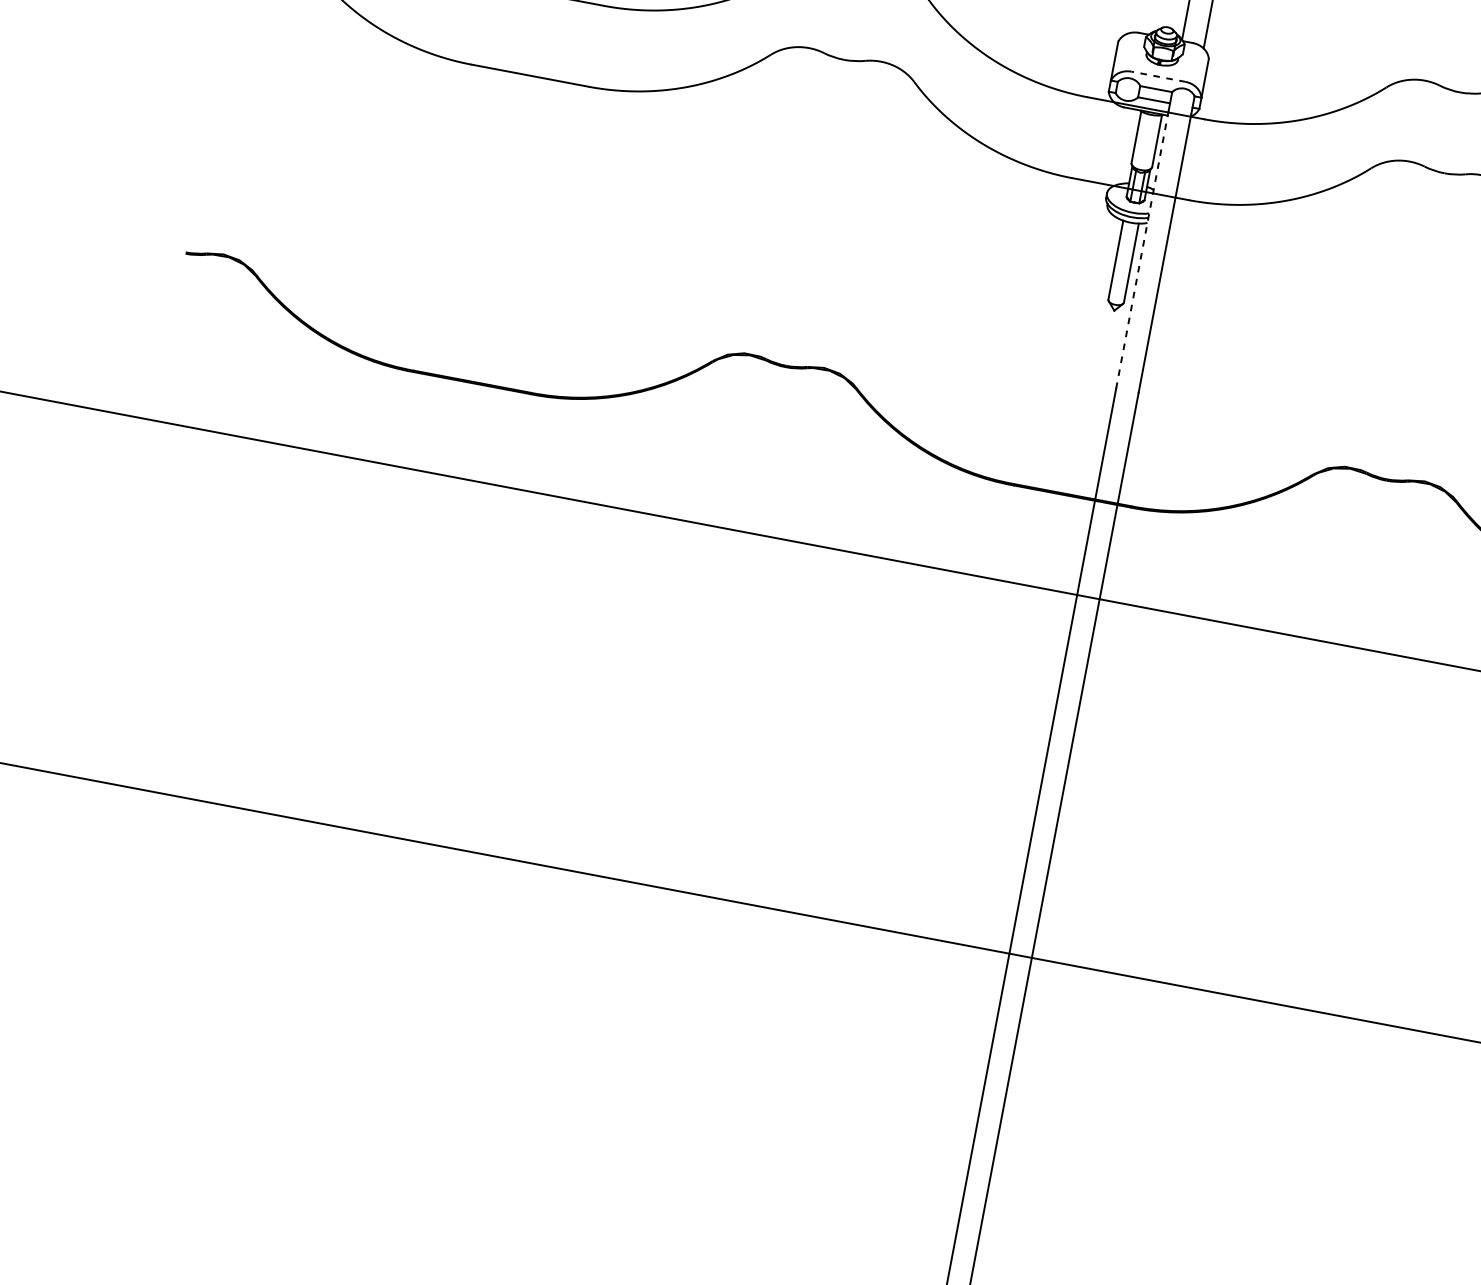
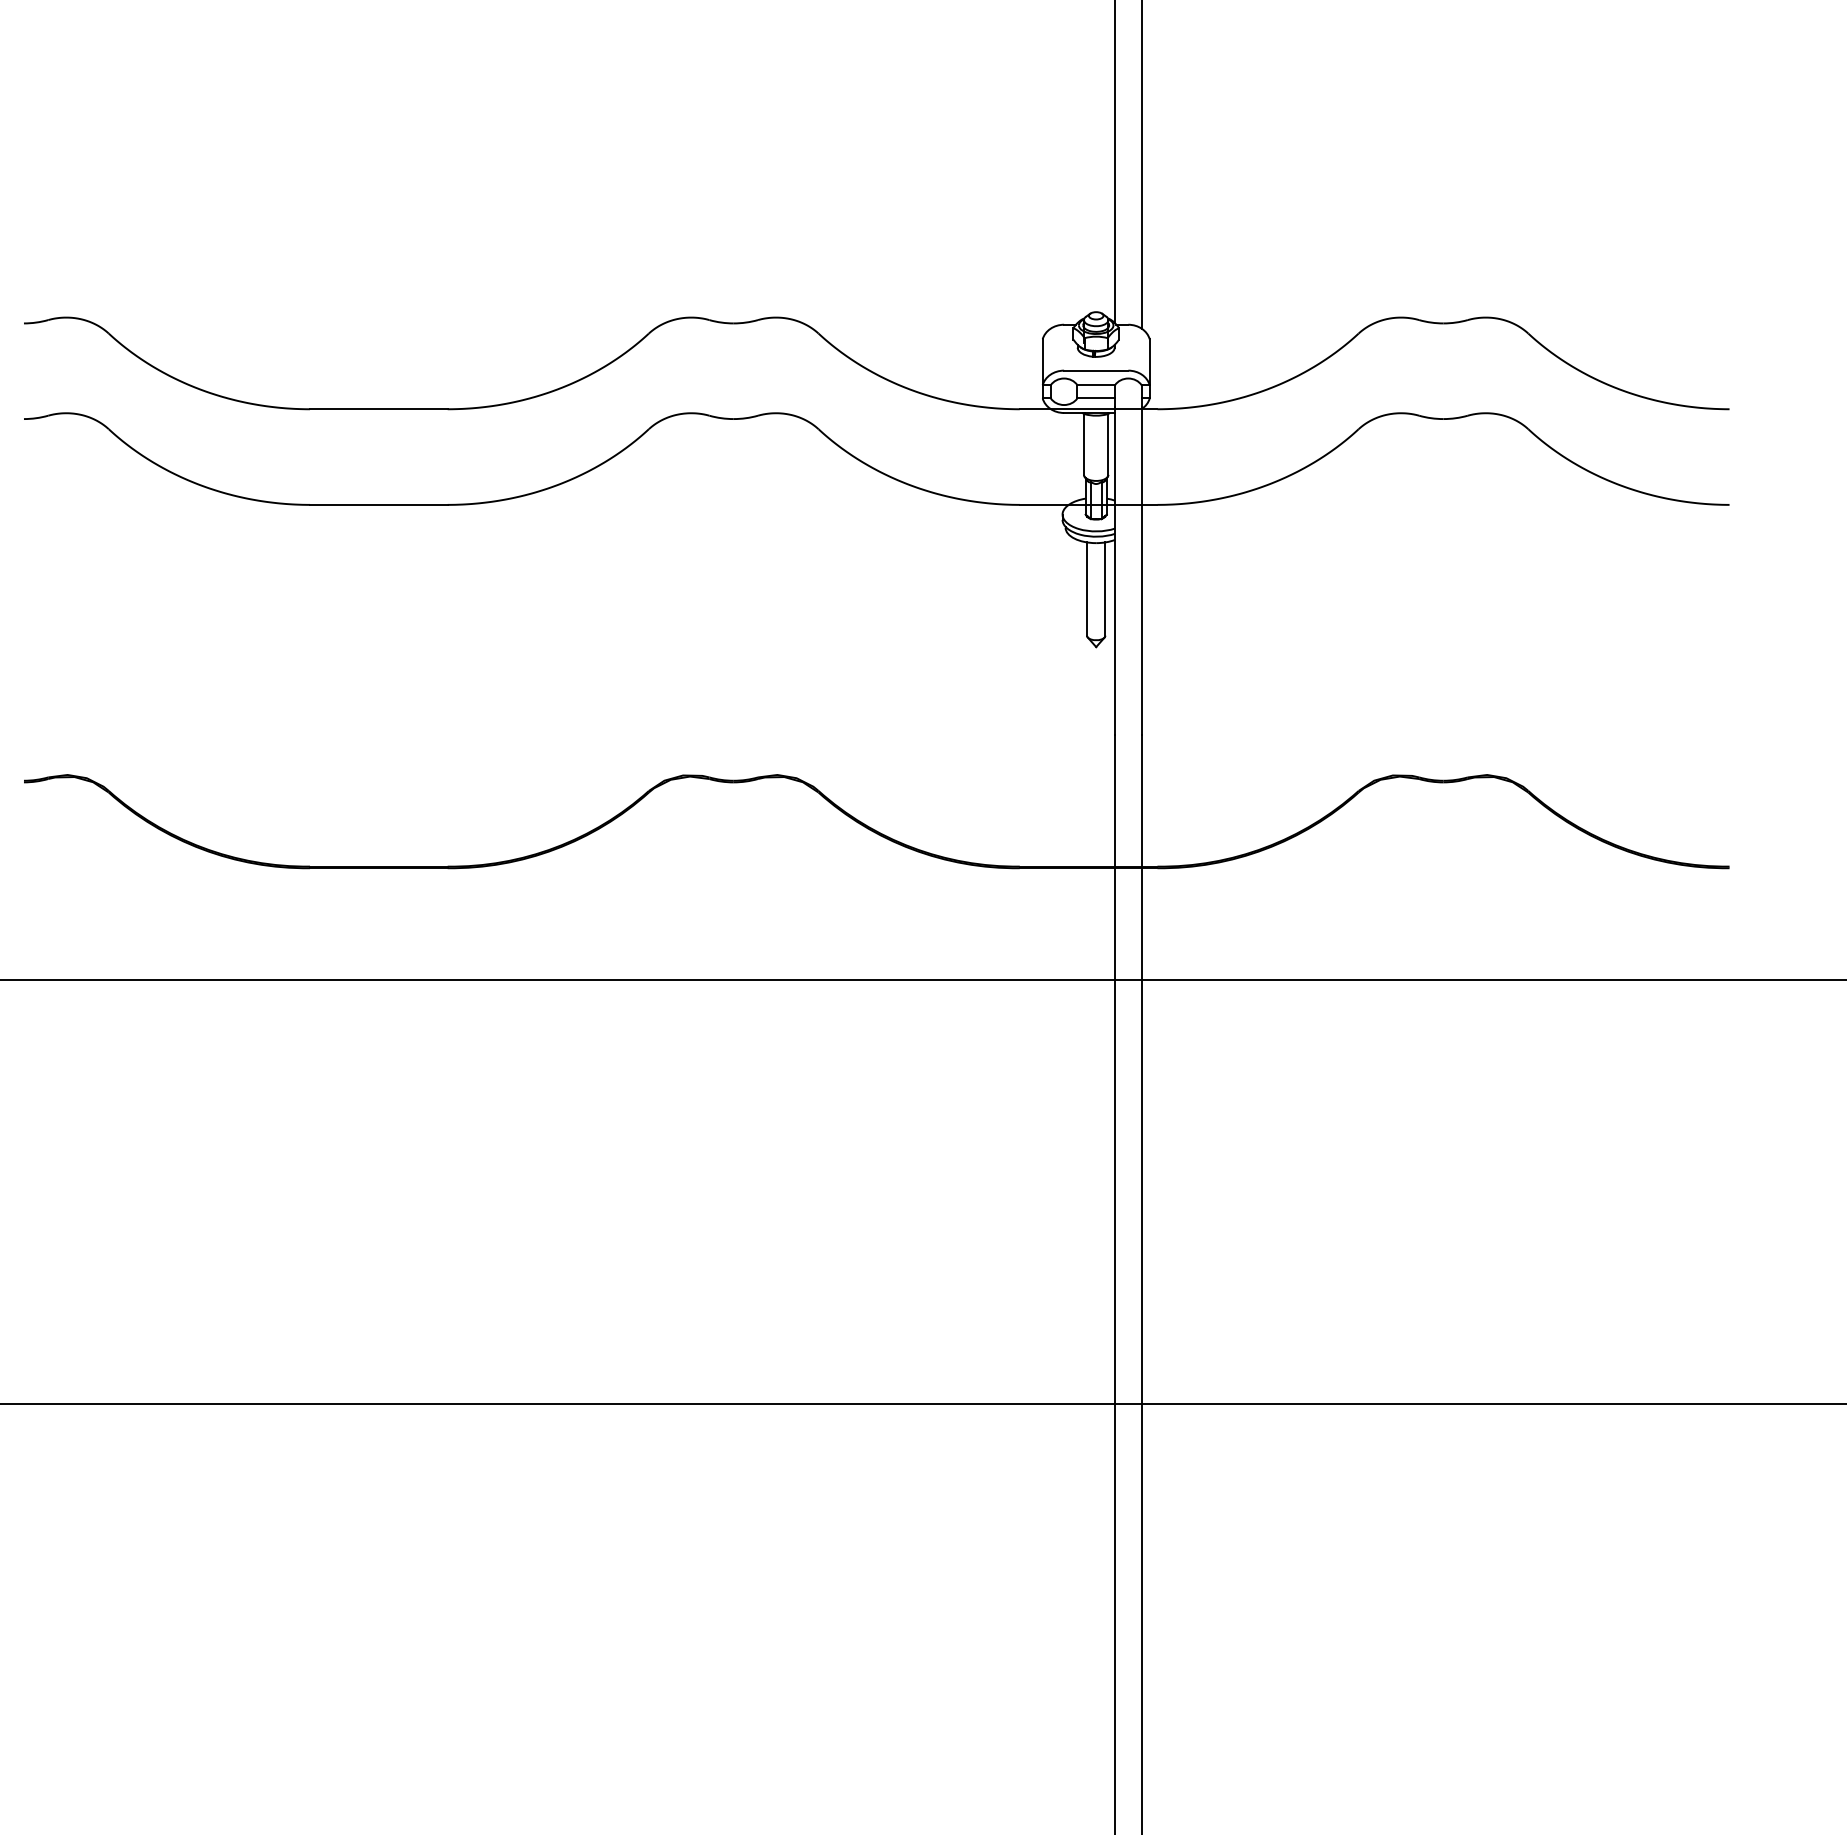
line: (1157, 76) -> (1095, 370), dashed -> solid
line: (1142, 249) -> (1115, 571), dashed -> solid

